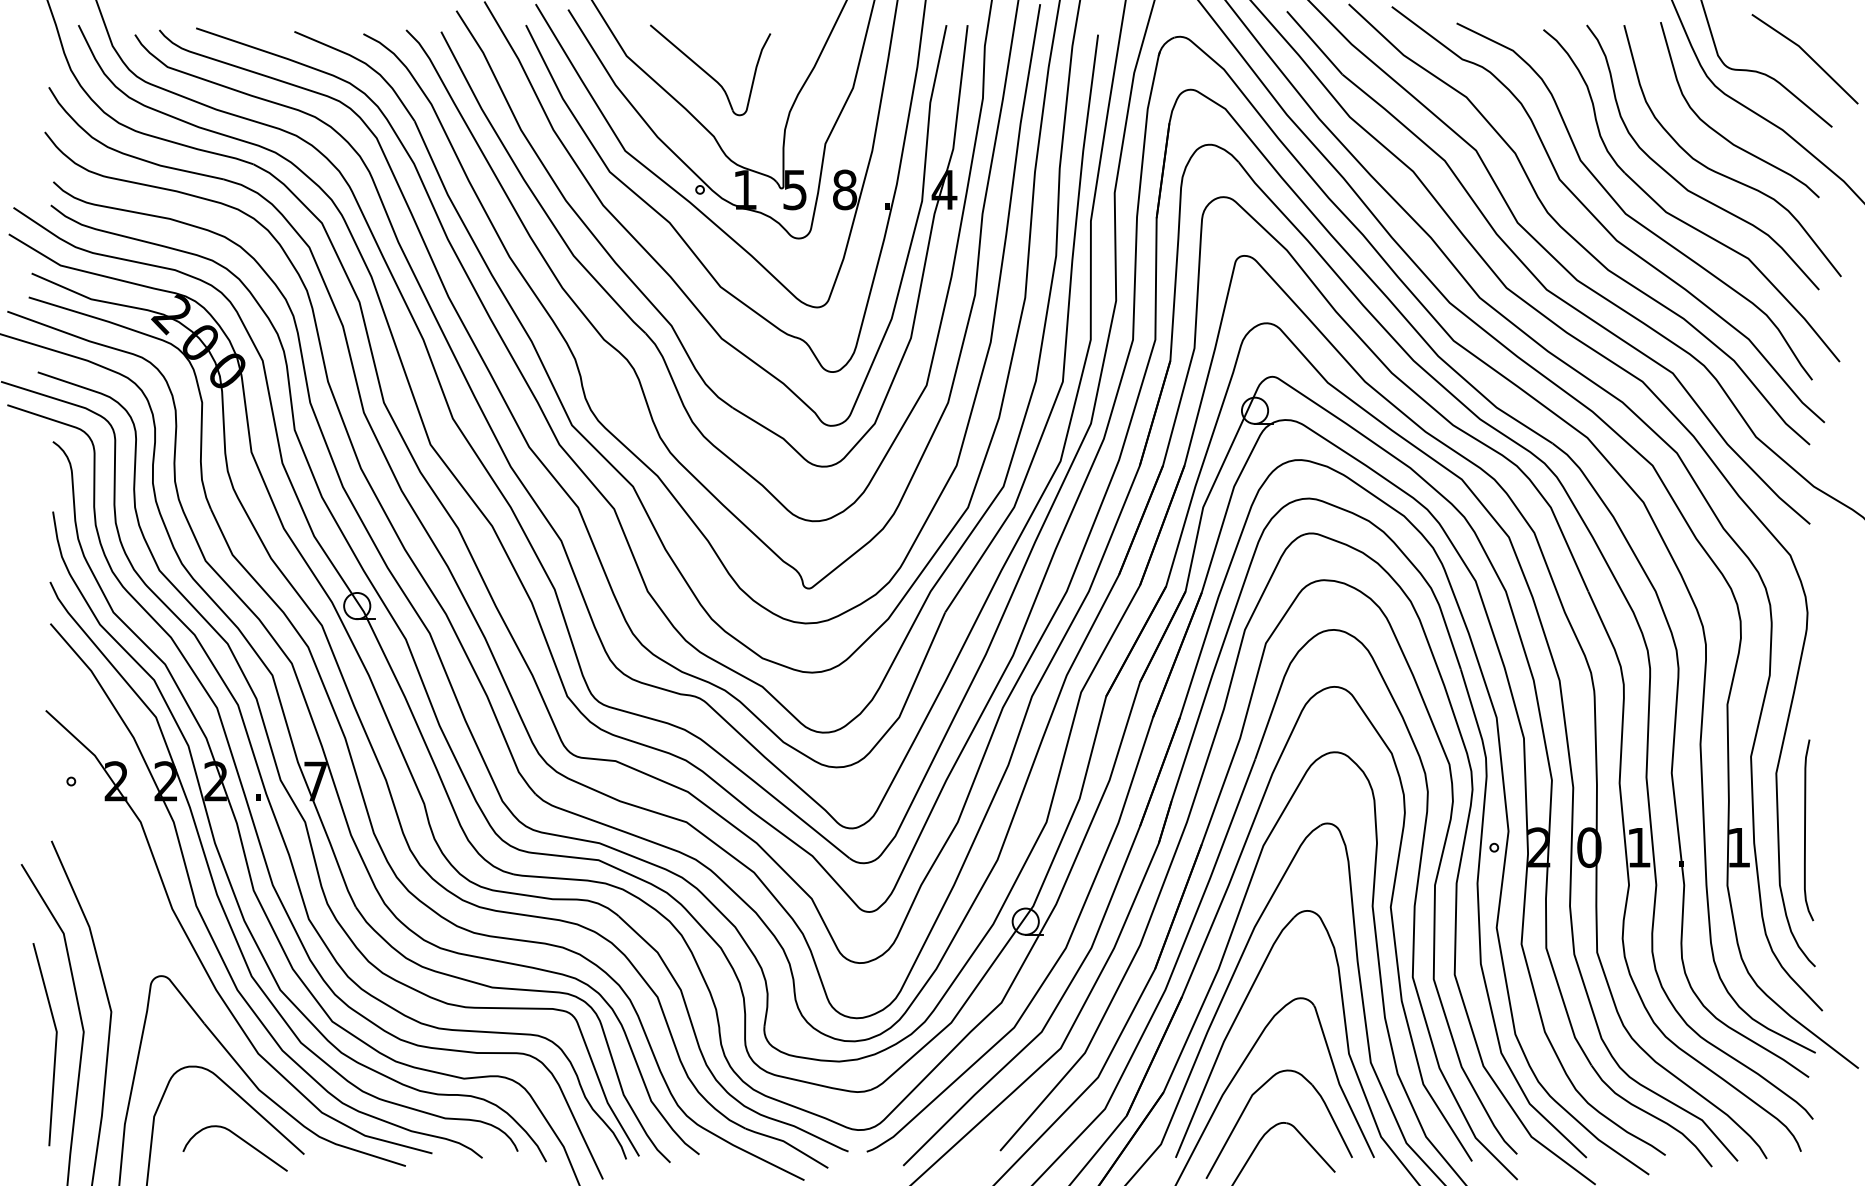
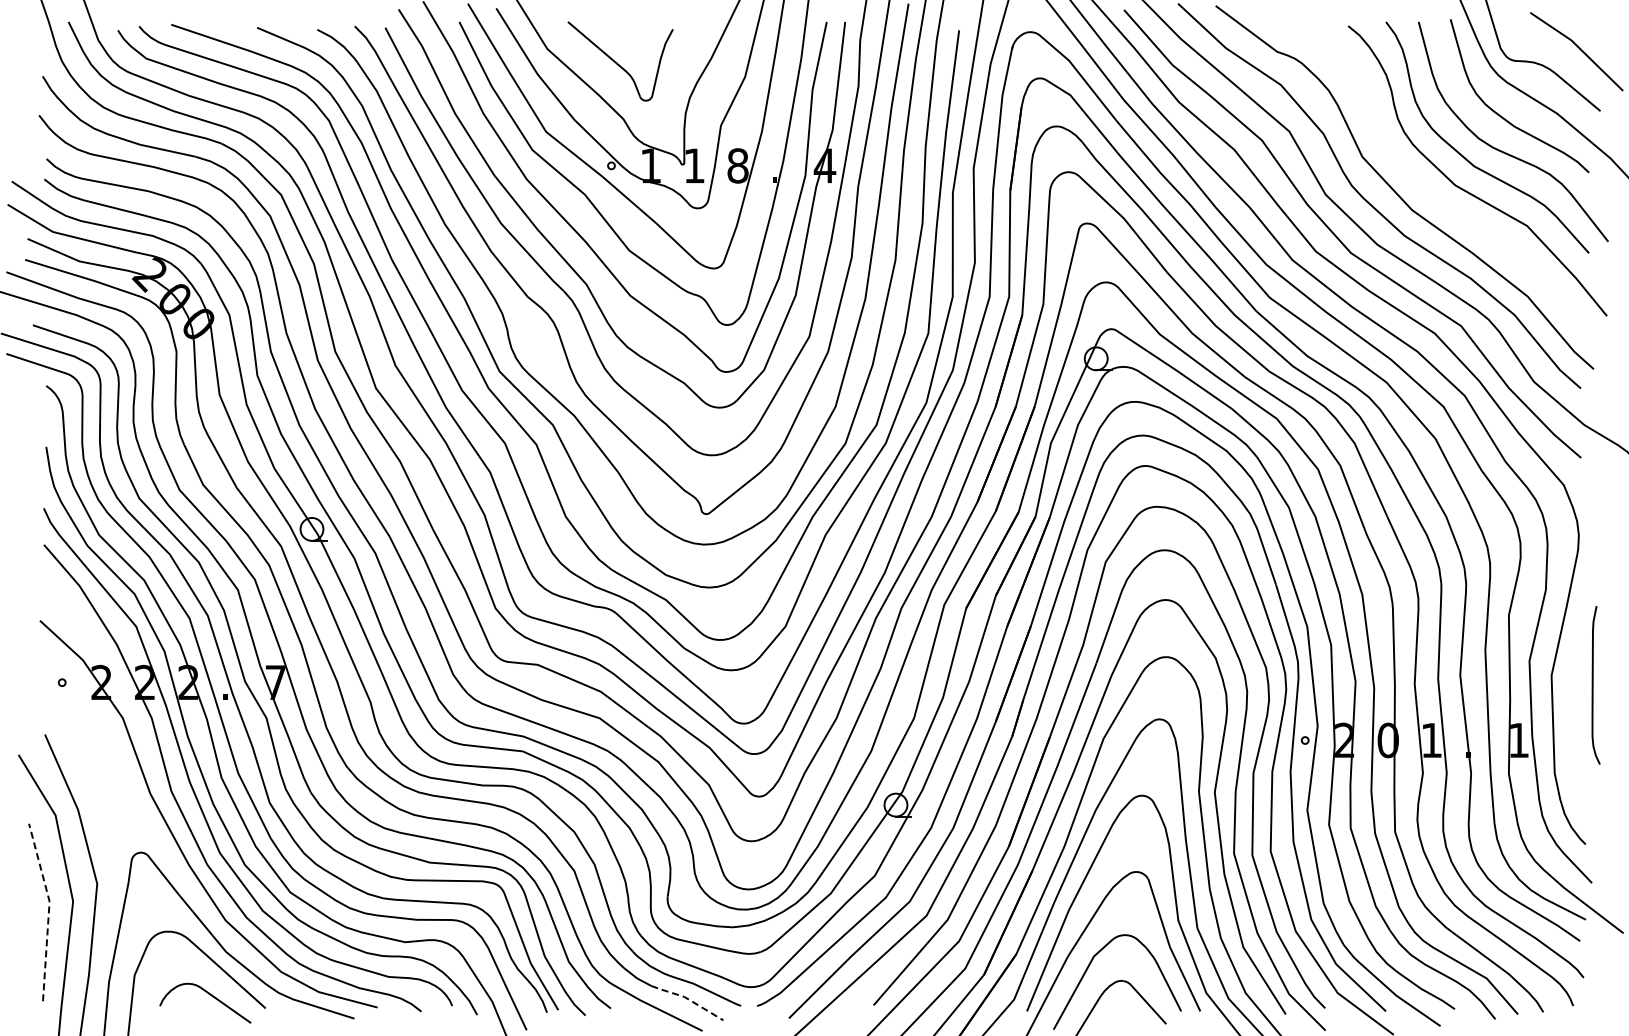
text: (795, 189) -> (694, 165), 5 -> 1
curve: (1623, 210) -> (1418, 183), removed
curve: (1805, 830) -> (1593, 685), moved
line: (56, 1042) -> (49, 910), solid -> dashed
line: (787, 1143) -> (687, 998), solid -> dashed

